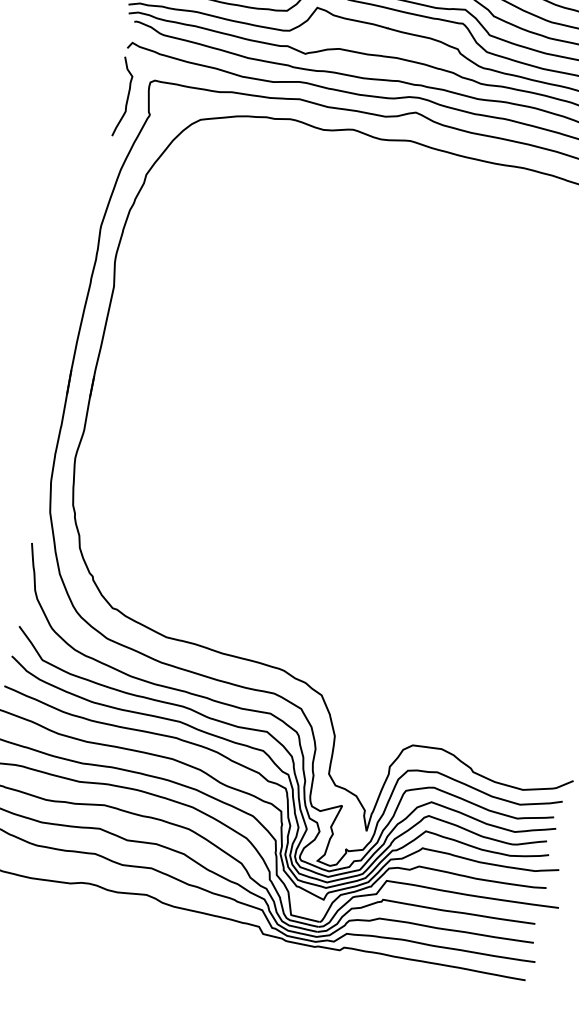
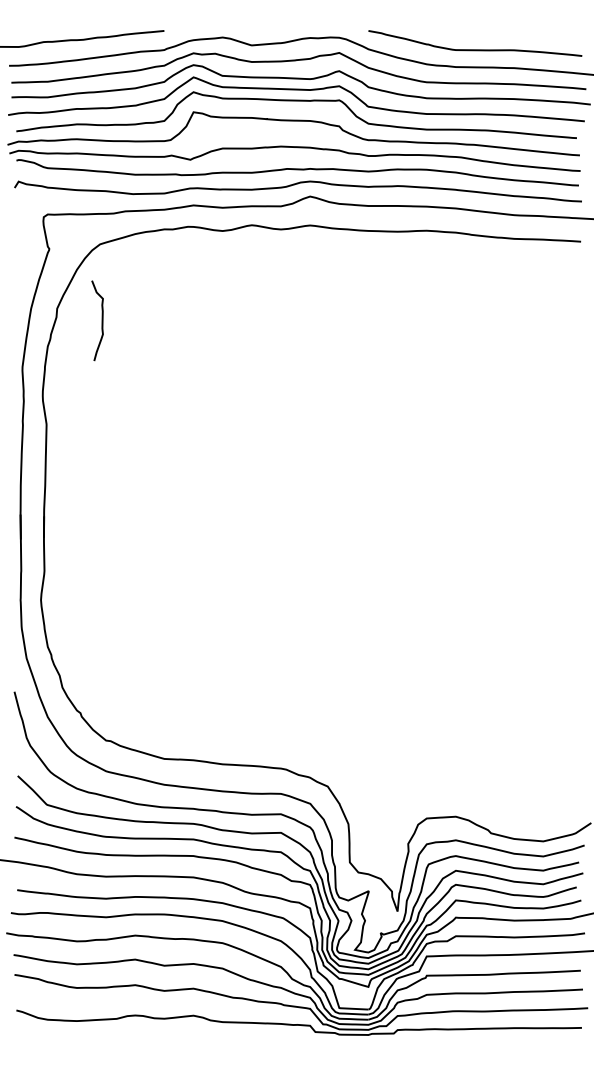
curve: (126, 97) -> (101, 320), moved

